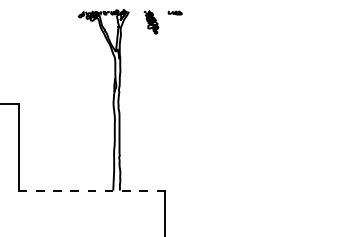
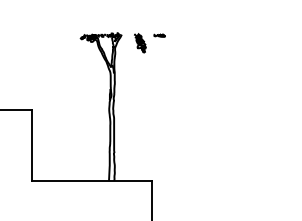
line: (91, 190) -> (91, 180), dashed -> solid

